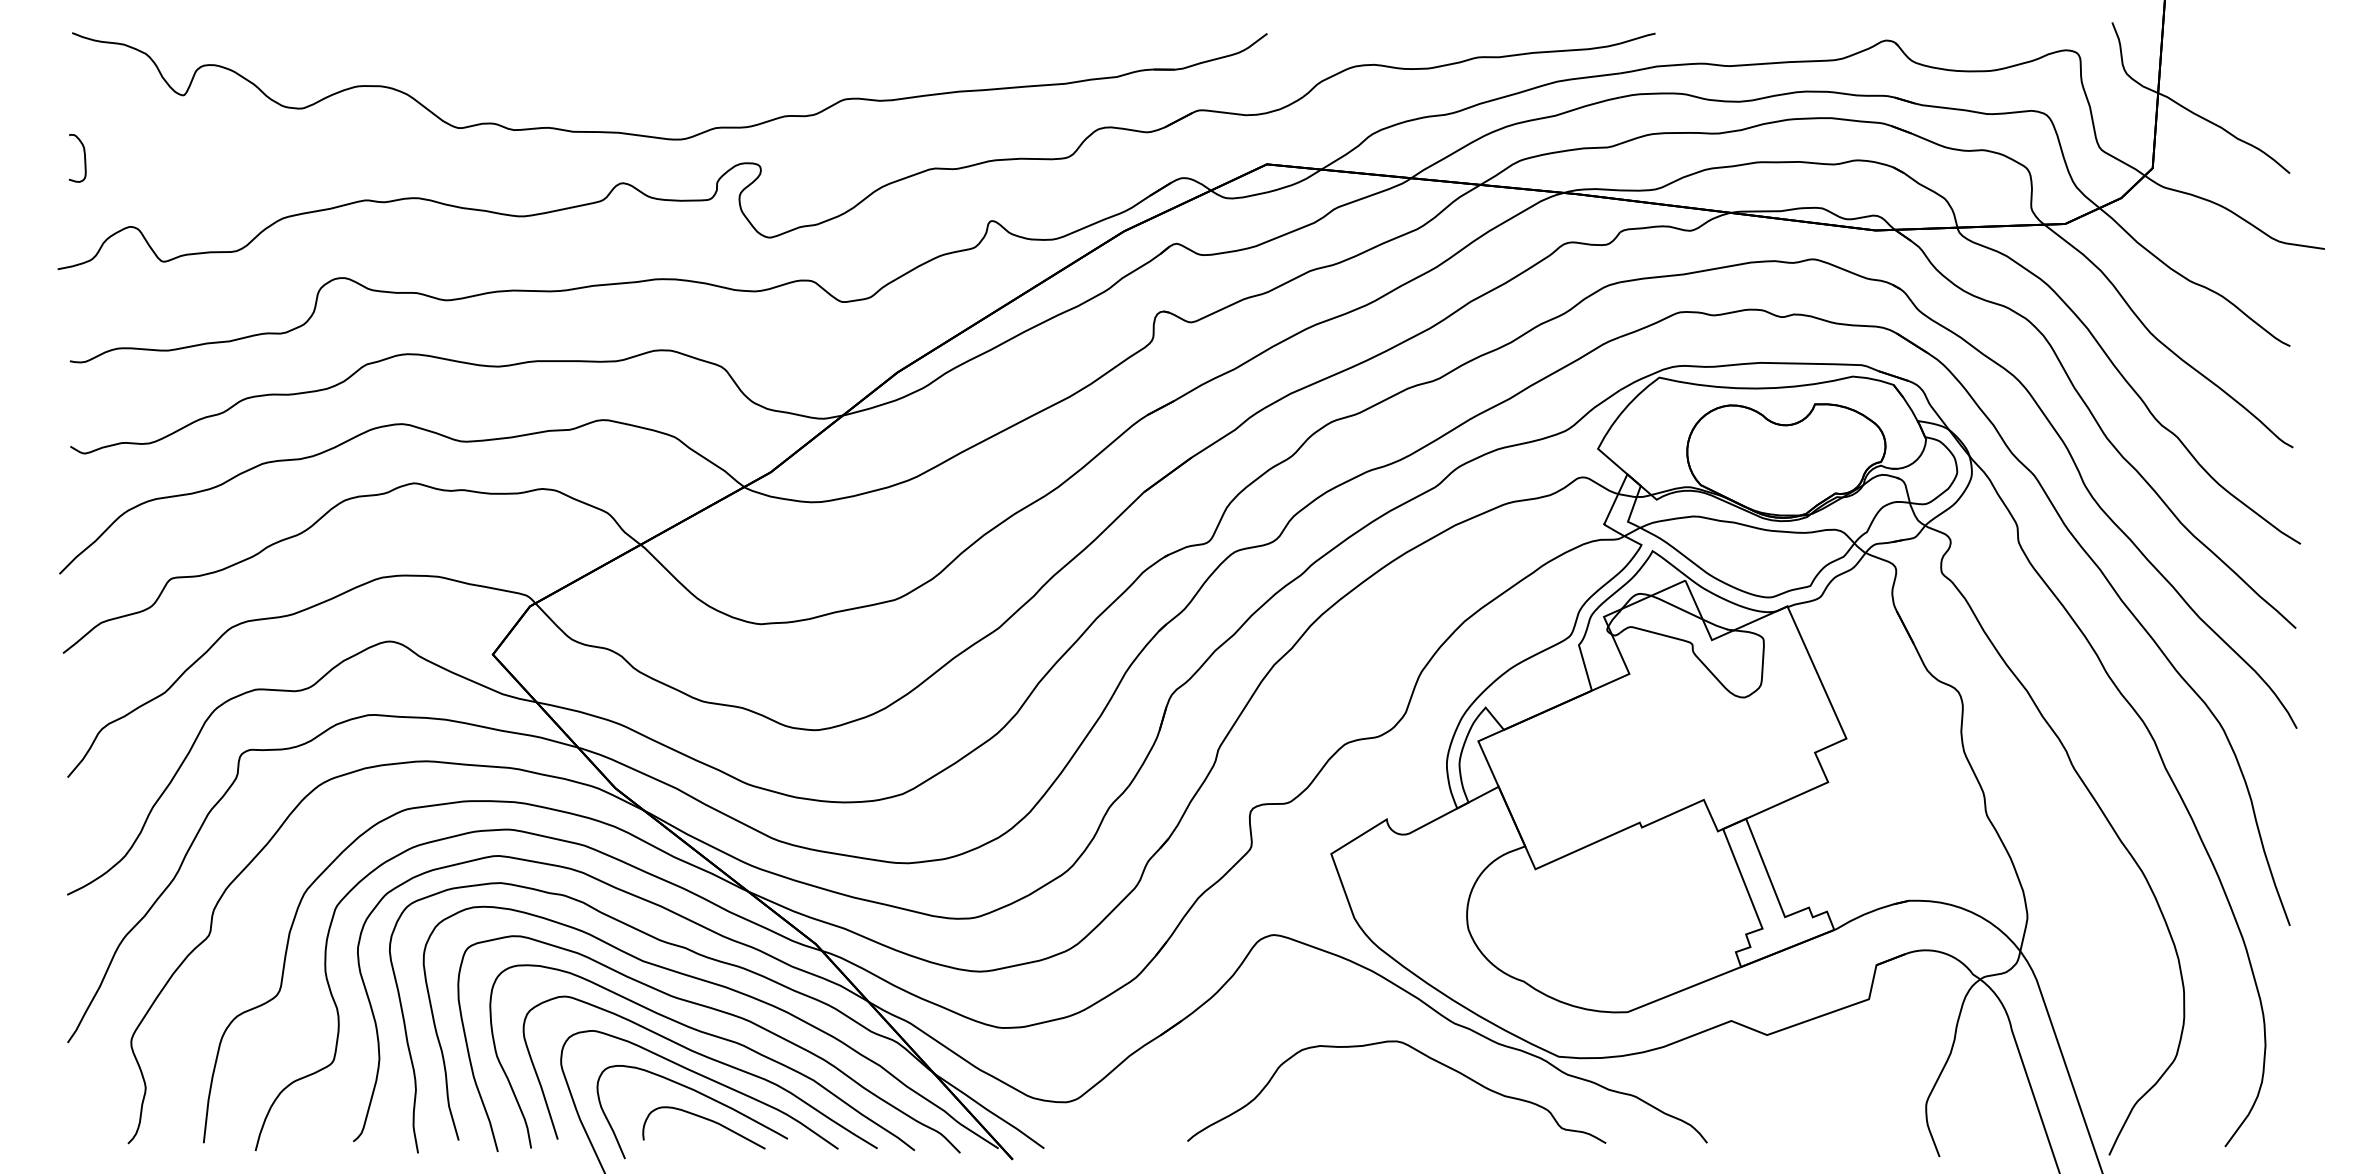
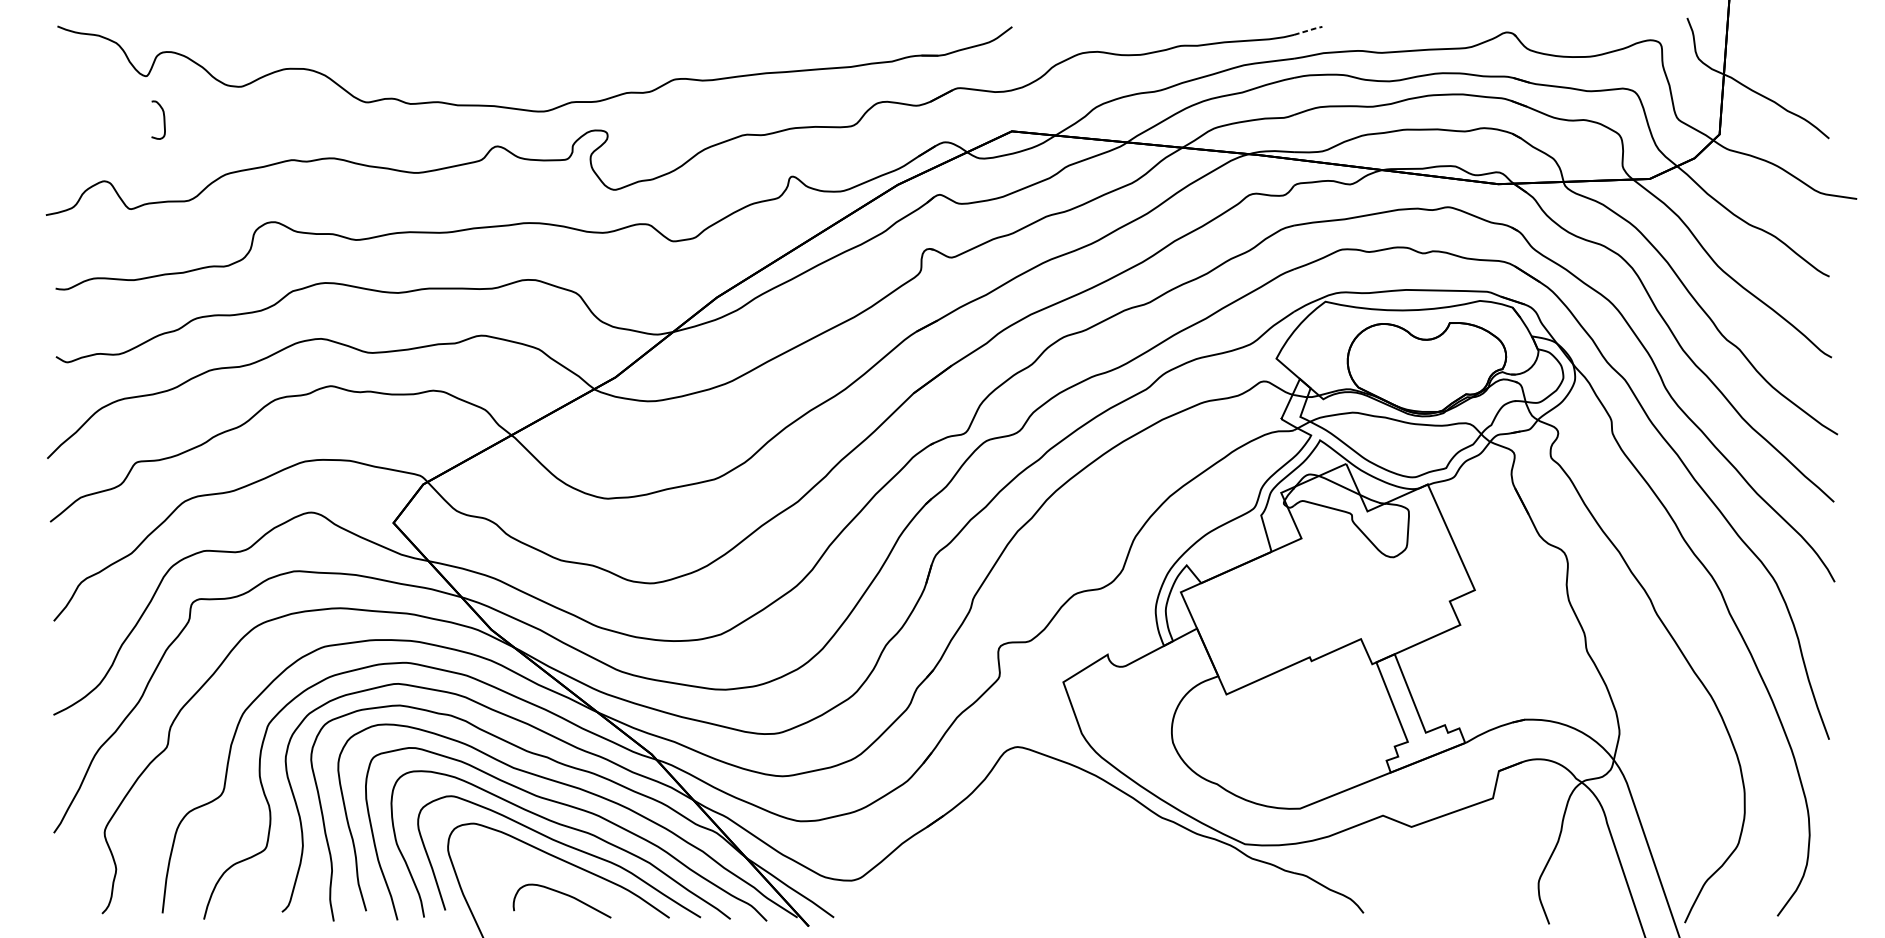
line: (1639, 37) -> (1309, 30), solid -> dashed
curve: (84, 157) -> (163, 119), moved
curve: (1416, 1051) -> (1131, 840), removed
curve: (700, 1094) -> (559, 874), removed

